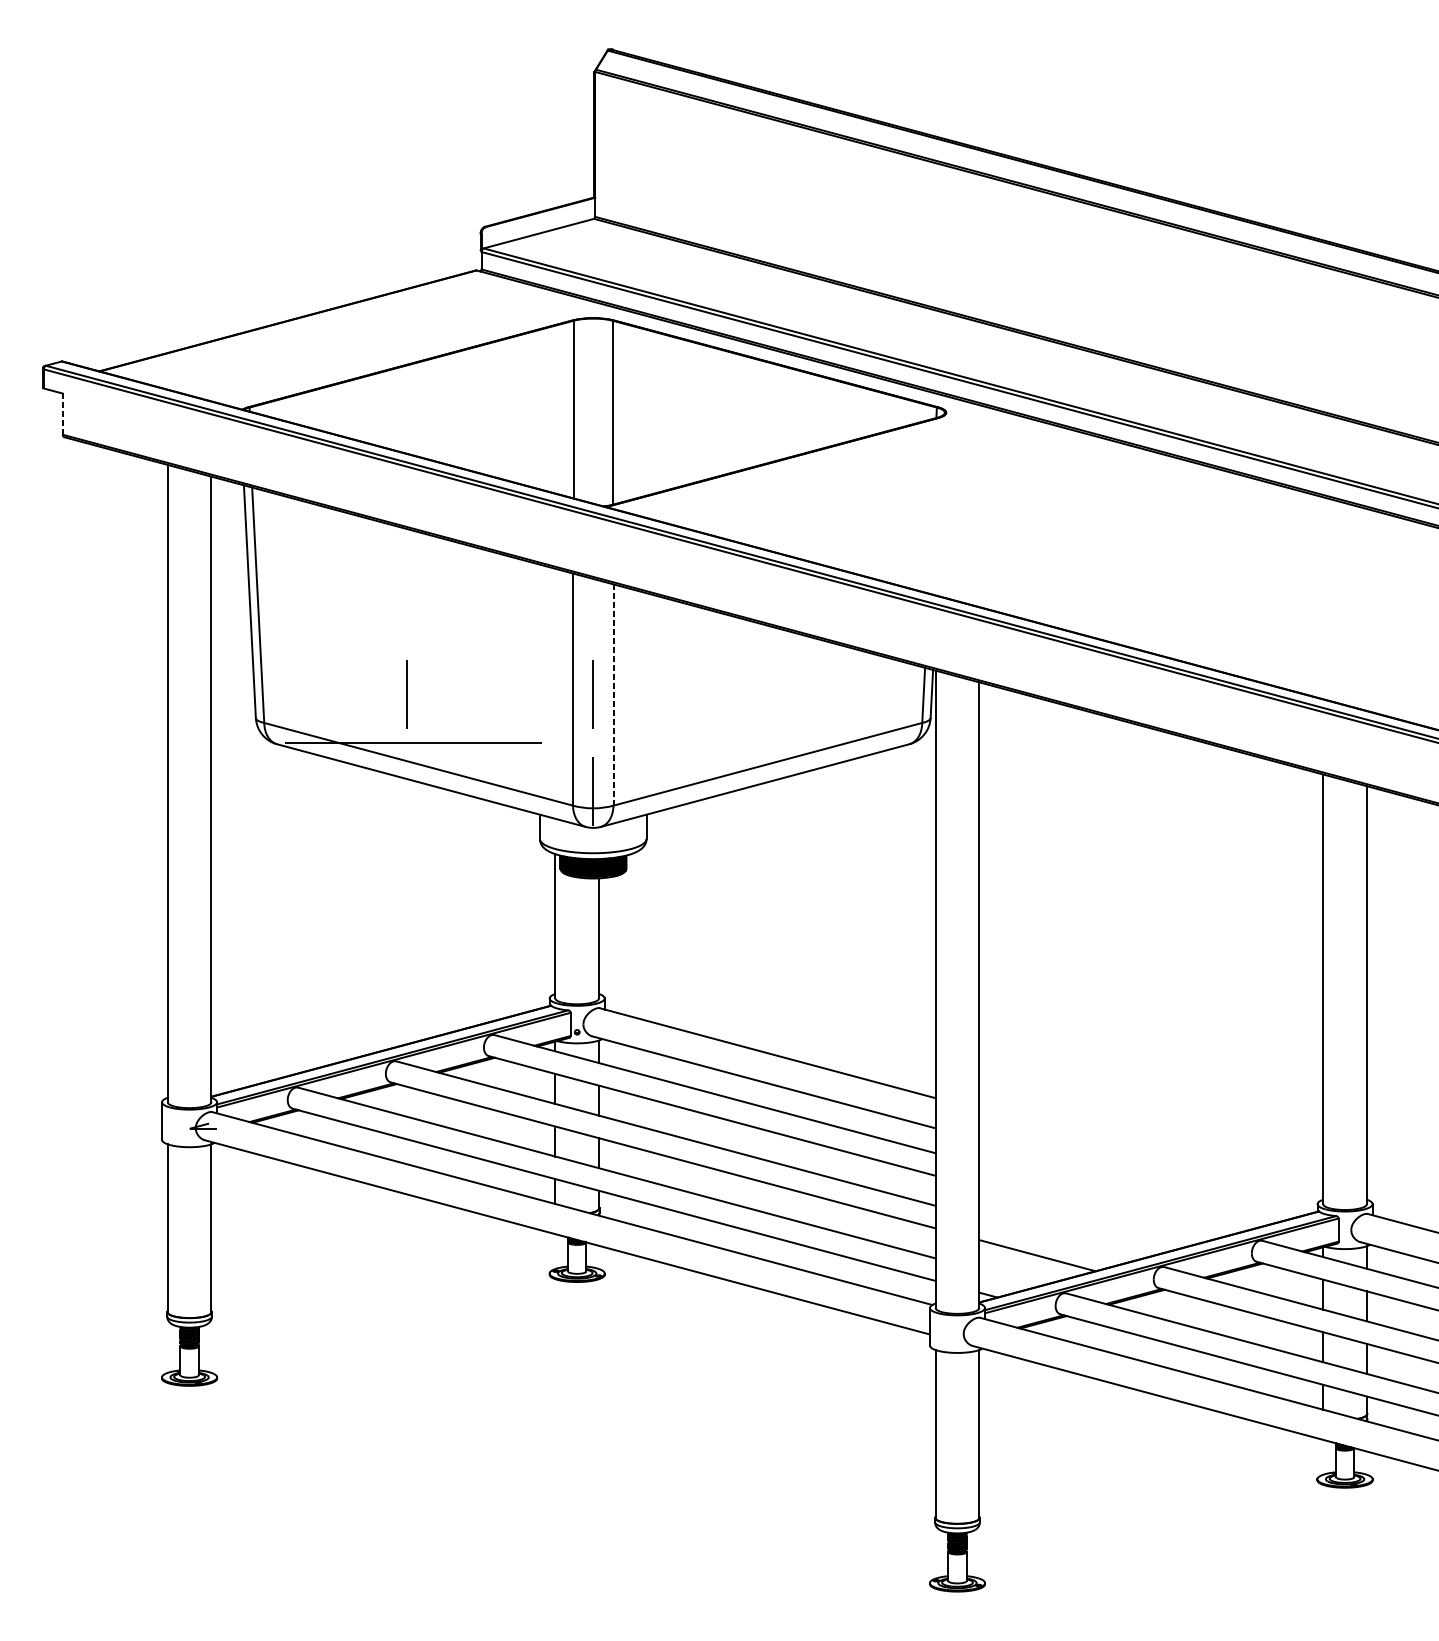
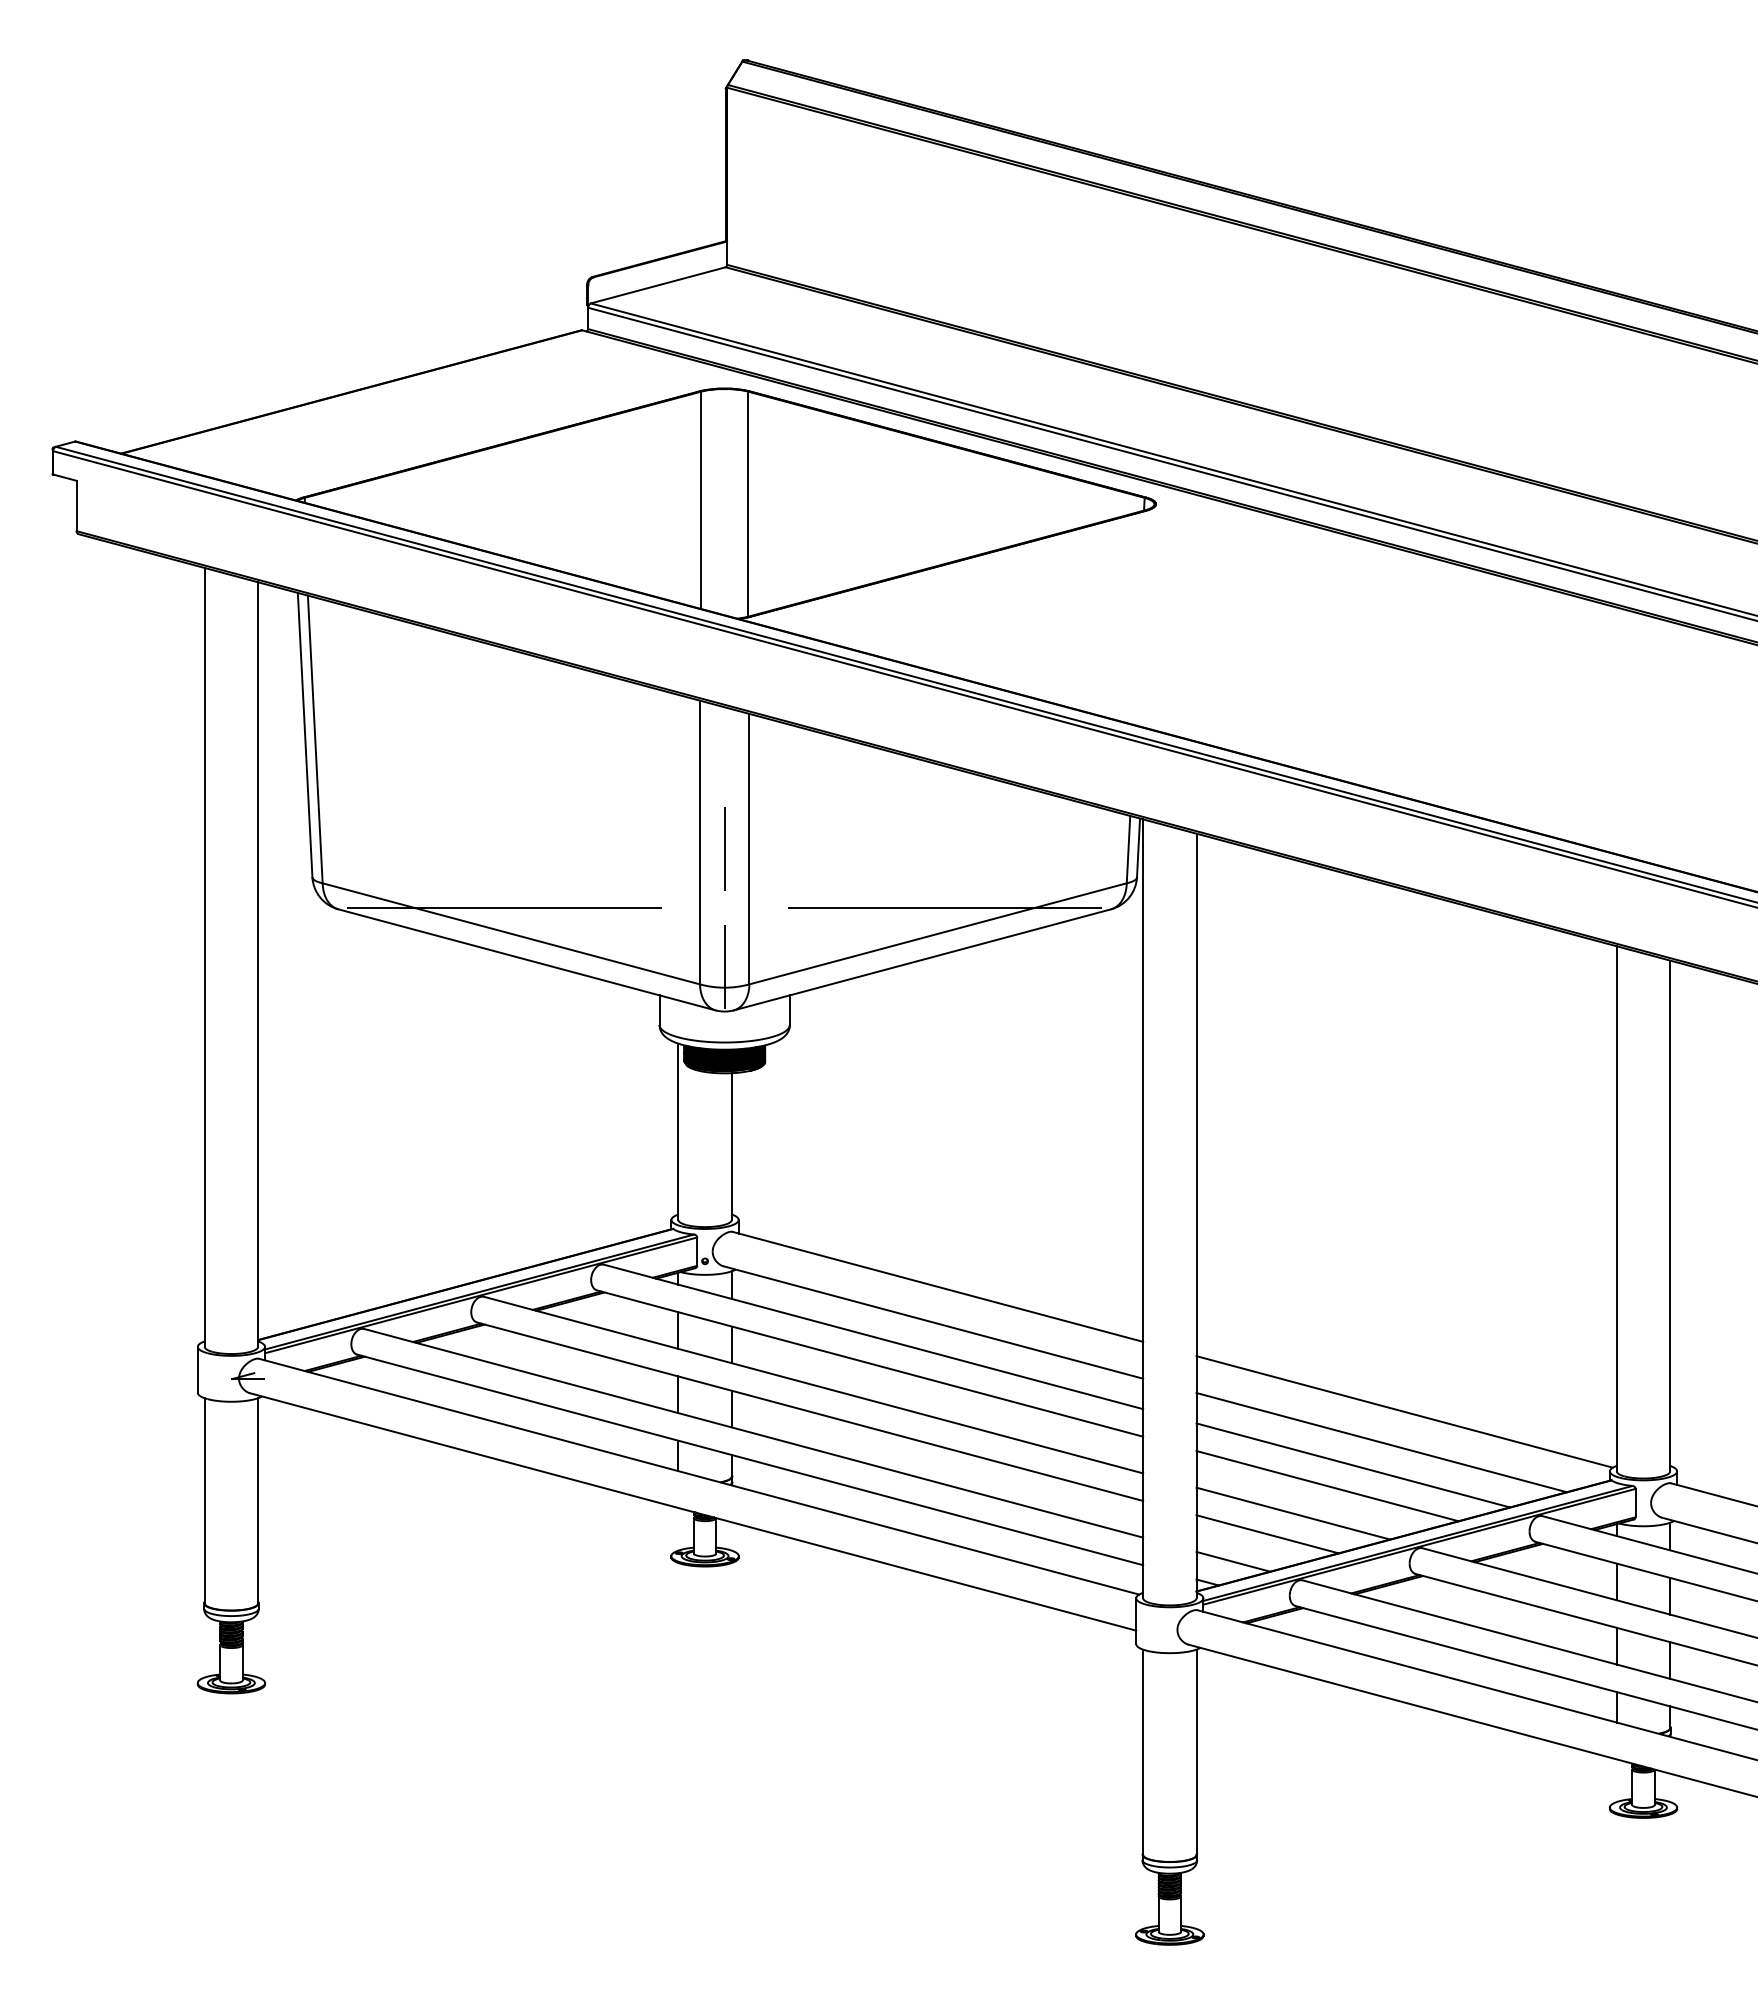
line: (62, 413) -> (76, 505), dashed -> solid
line: (406, 694) -> (496, 848), removed
line: (613, 695) -> (749, 849), dashed -> solid
line: (773, 742) -> (944, 907), added
line: (1149, 1155) -> (1404, 1411), added
line: (1130, 1180) -> (1381, 1442), added
line: (1107, 1199) -> (1353, 1465), added
line: (1086, 1216) -> (1327, 1486), added
line: (1058, 1238) -> (1293, 1513), added
line: (1009, 1277) -> (1233, 1561), added

